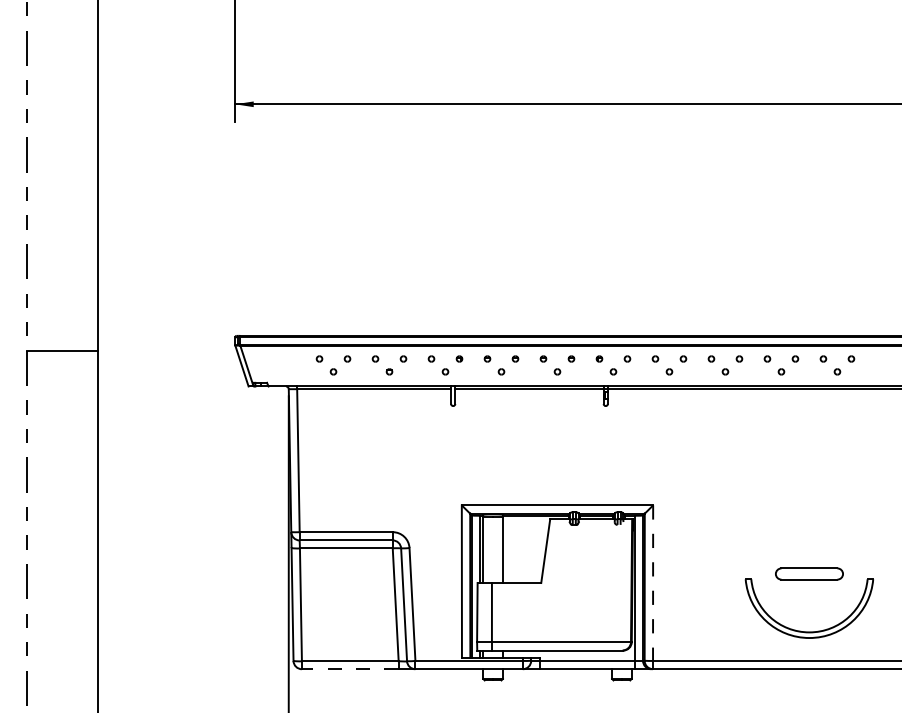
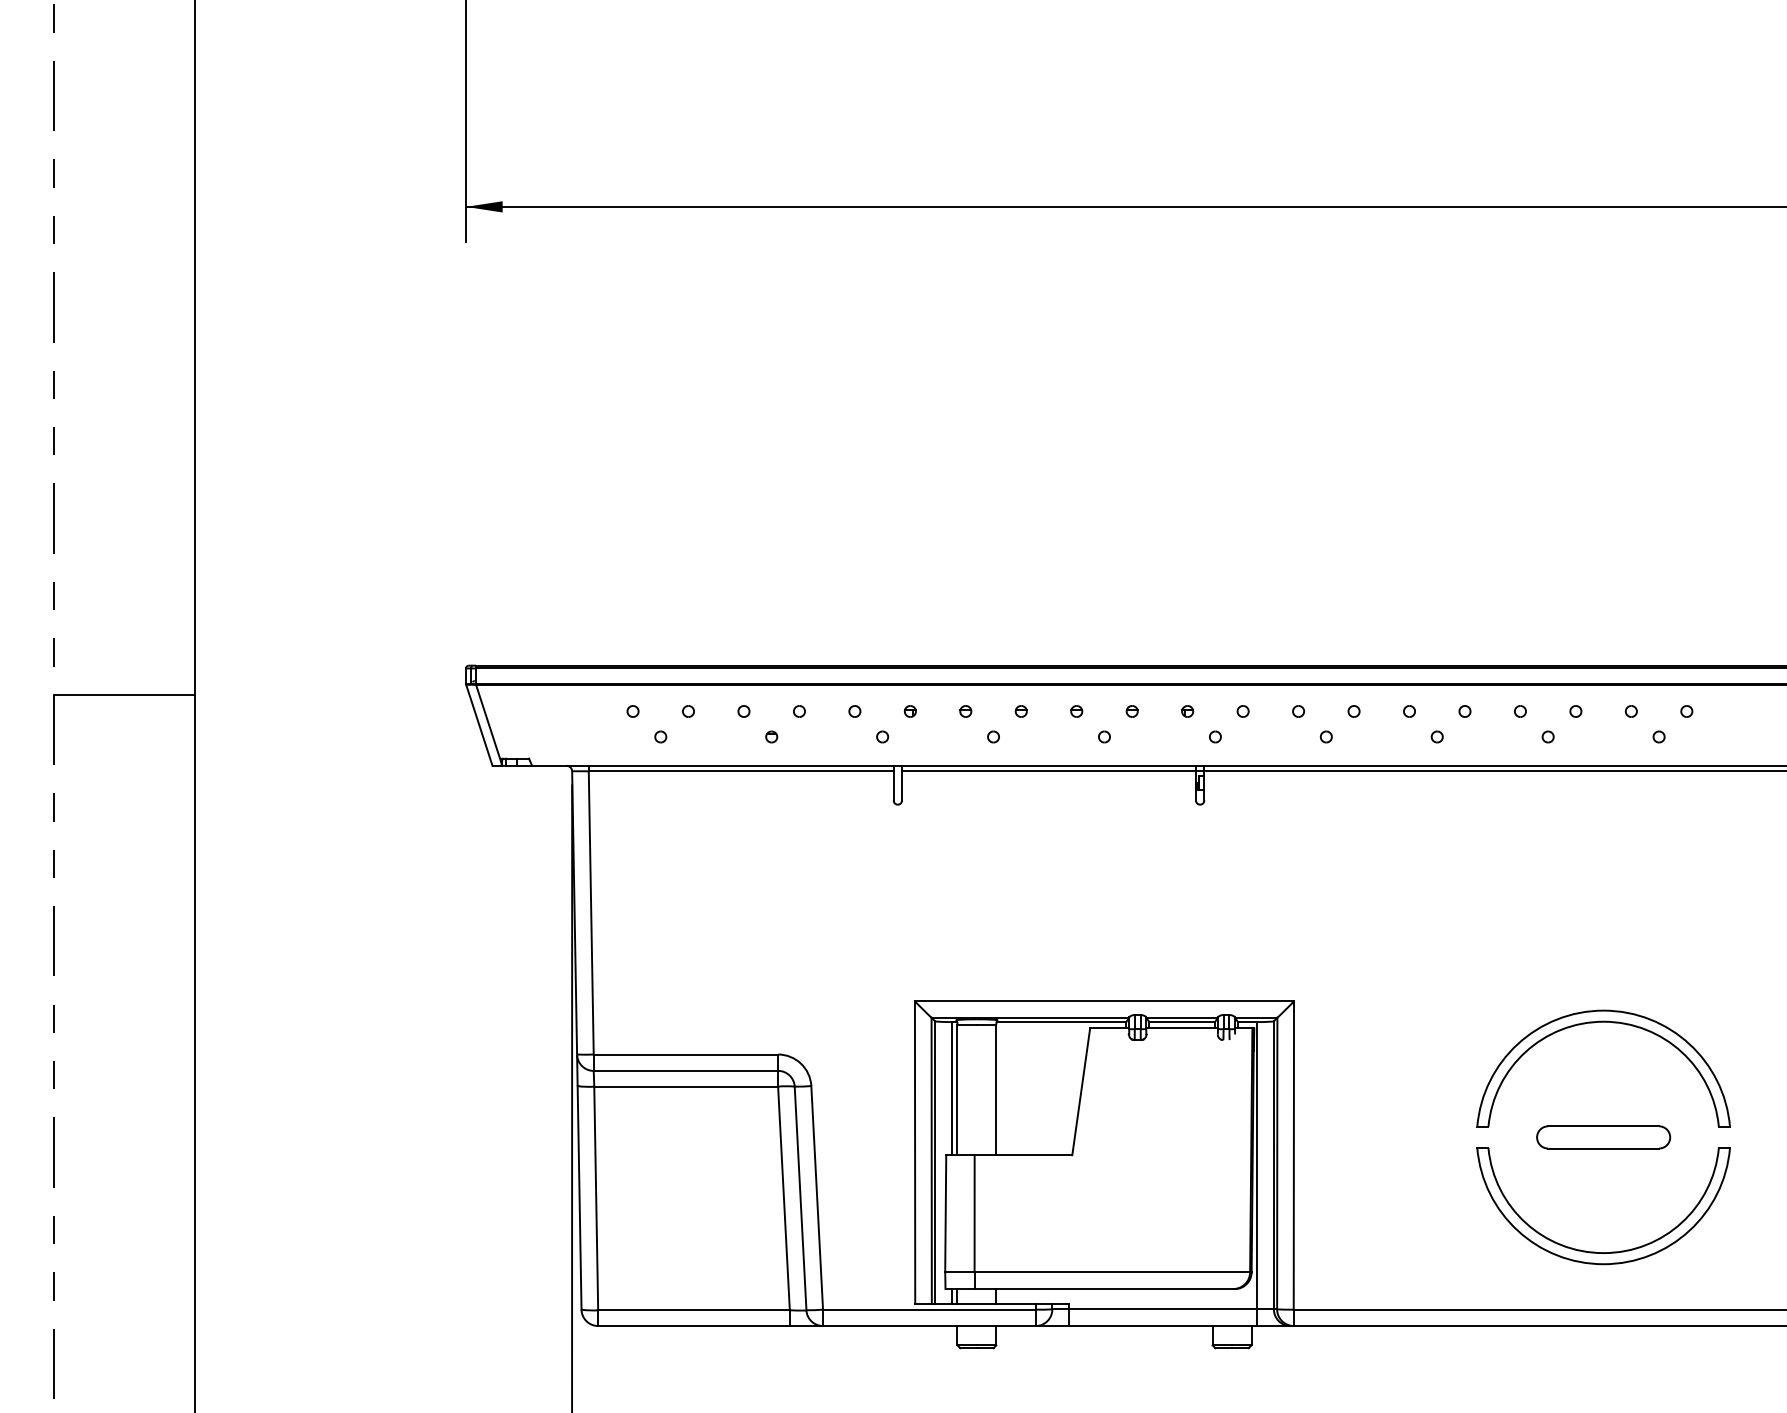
part: (808, 516) -> (1601, 1023), added
line: (653, 583) -> (1294, 1156), dashed -> solid
line: (349, 669) -> (692, 1326), dashed -> solid

